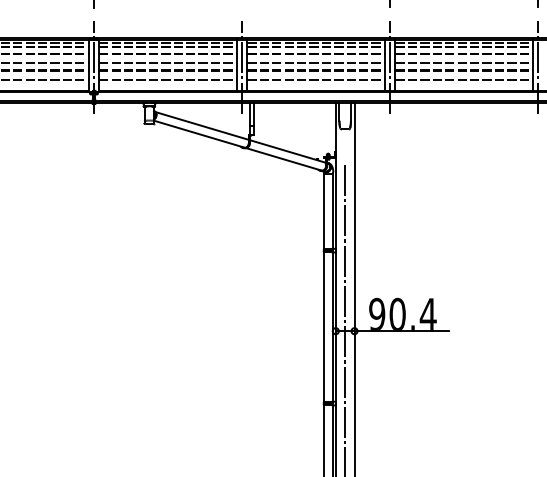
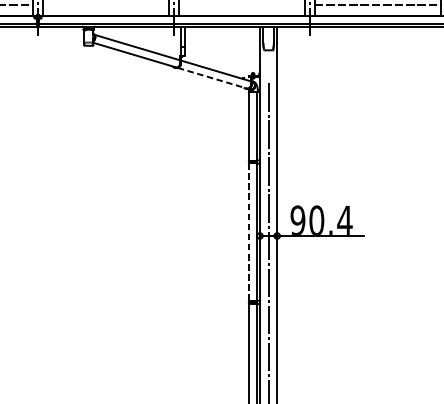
line: (167, 80) -> (105, 5), removed
line: (316, 80) -> (242, 5), removed
line: (284, 159) -> (212, 78), solid -> dashed
line: (324, 327) -> (249, 232), solid -> dashed

